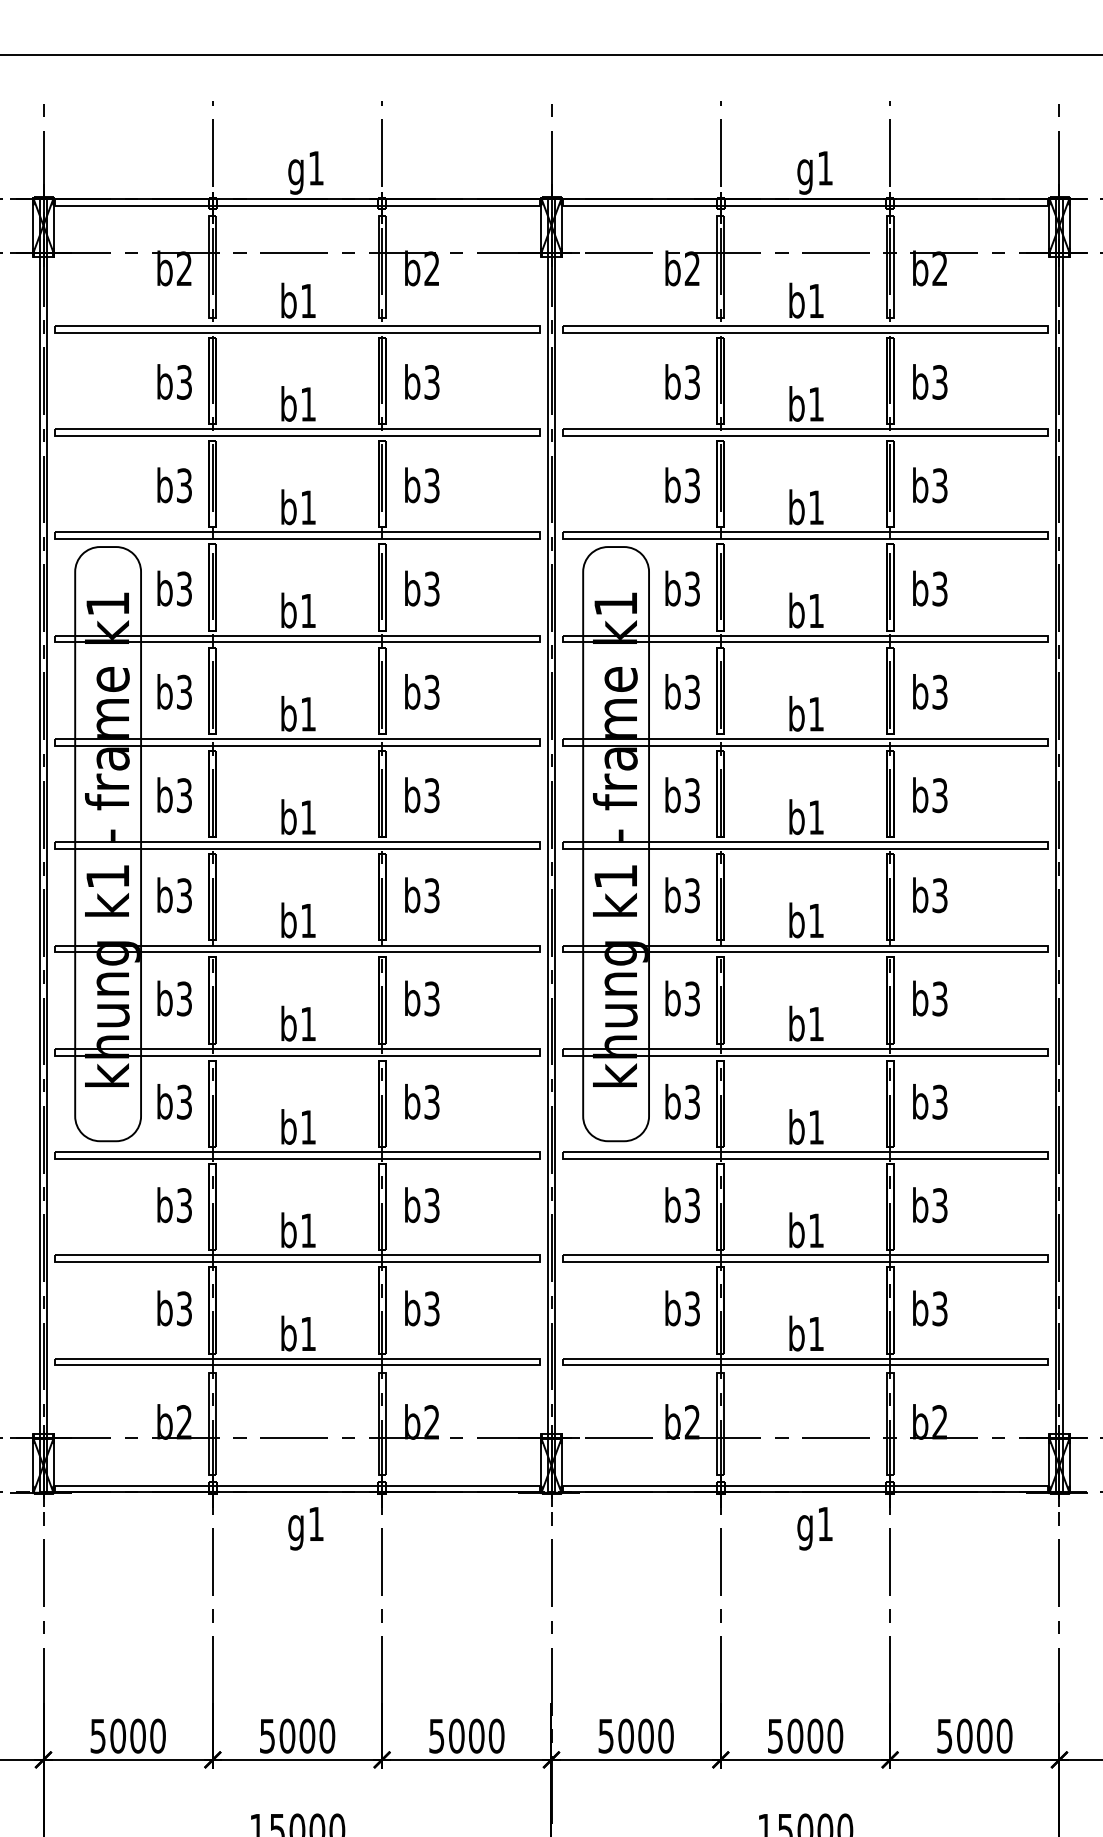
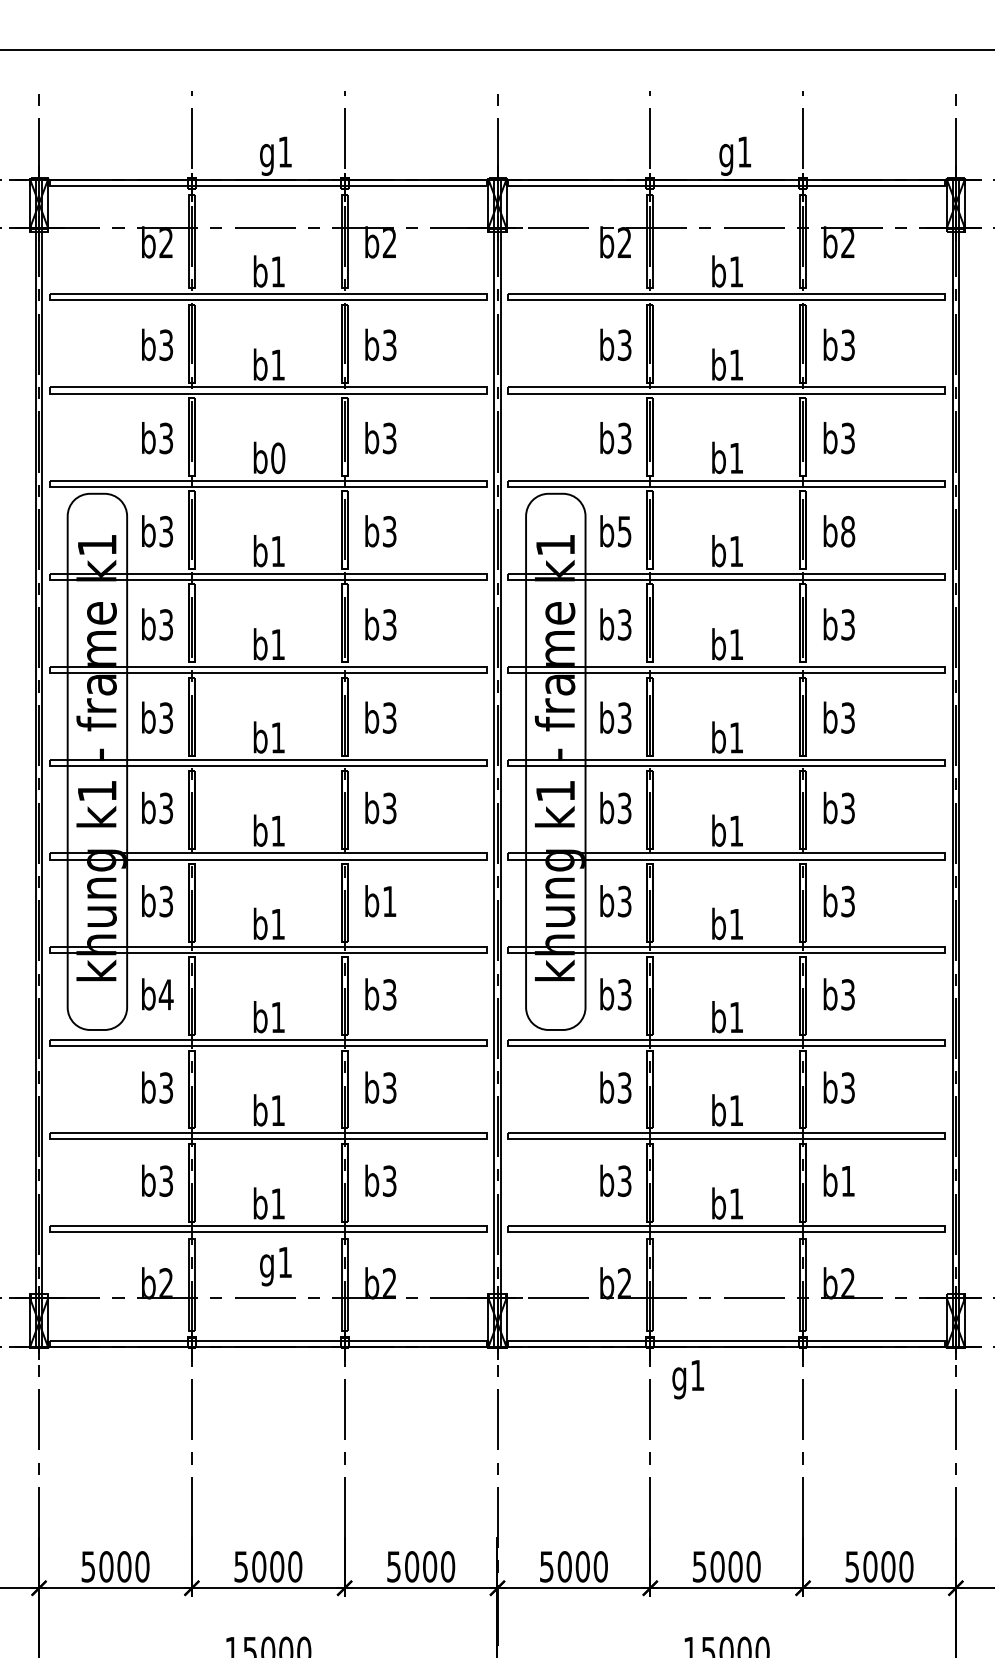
text: (308, 507) -> (278, 458), b1 -> b0
text: (692, 588) -> (624, 531), b3 -> b5
text: (940, 588) -> (848, 531), b3 -> b8
text: (431, 998) -> (389, 901), b3 -> b1
text: (183, 1101) -> (165, 994), b3 -> b4
text: (939, 1308) -> (847, 1180), b3 -> b1
text: (305, 1528) -> (275, 1266), moved
text: (815, 1528) -> (688, 1379), moved

